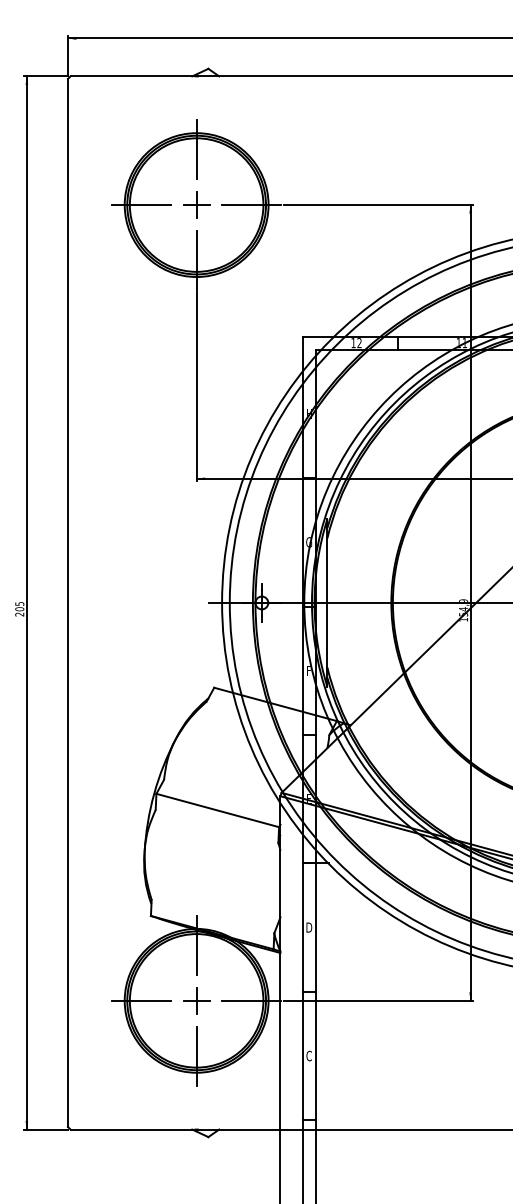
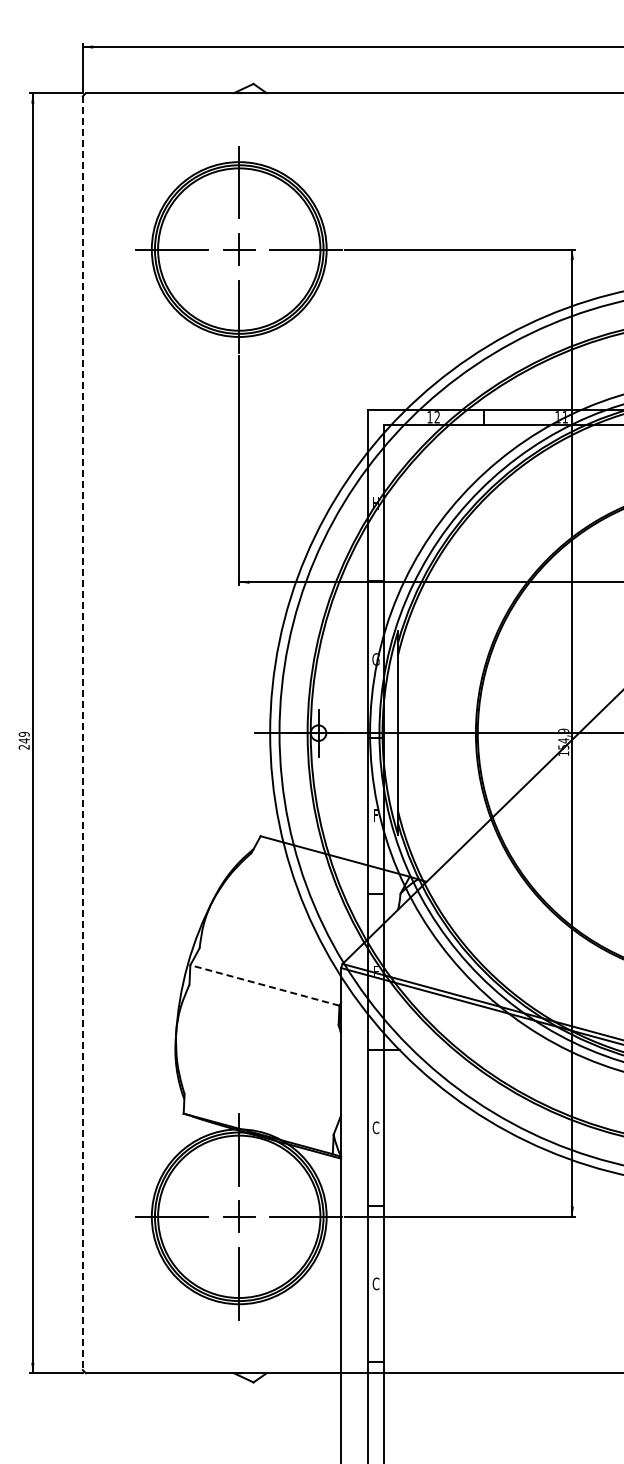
line: (67, 603) -> (82, 733), solid -> dashed
text: (19, 606) -> (23, 737), 205 -> 249
line: (217, 810) -> (264, 985), solid -> dashed
text: (308, 927) -> (375, 1127), D -> C

